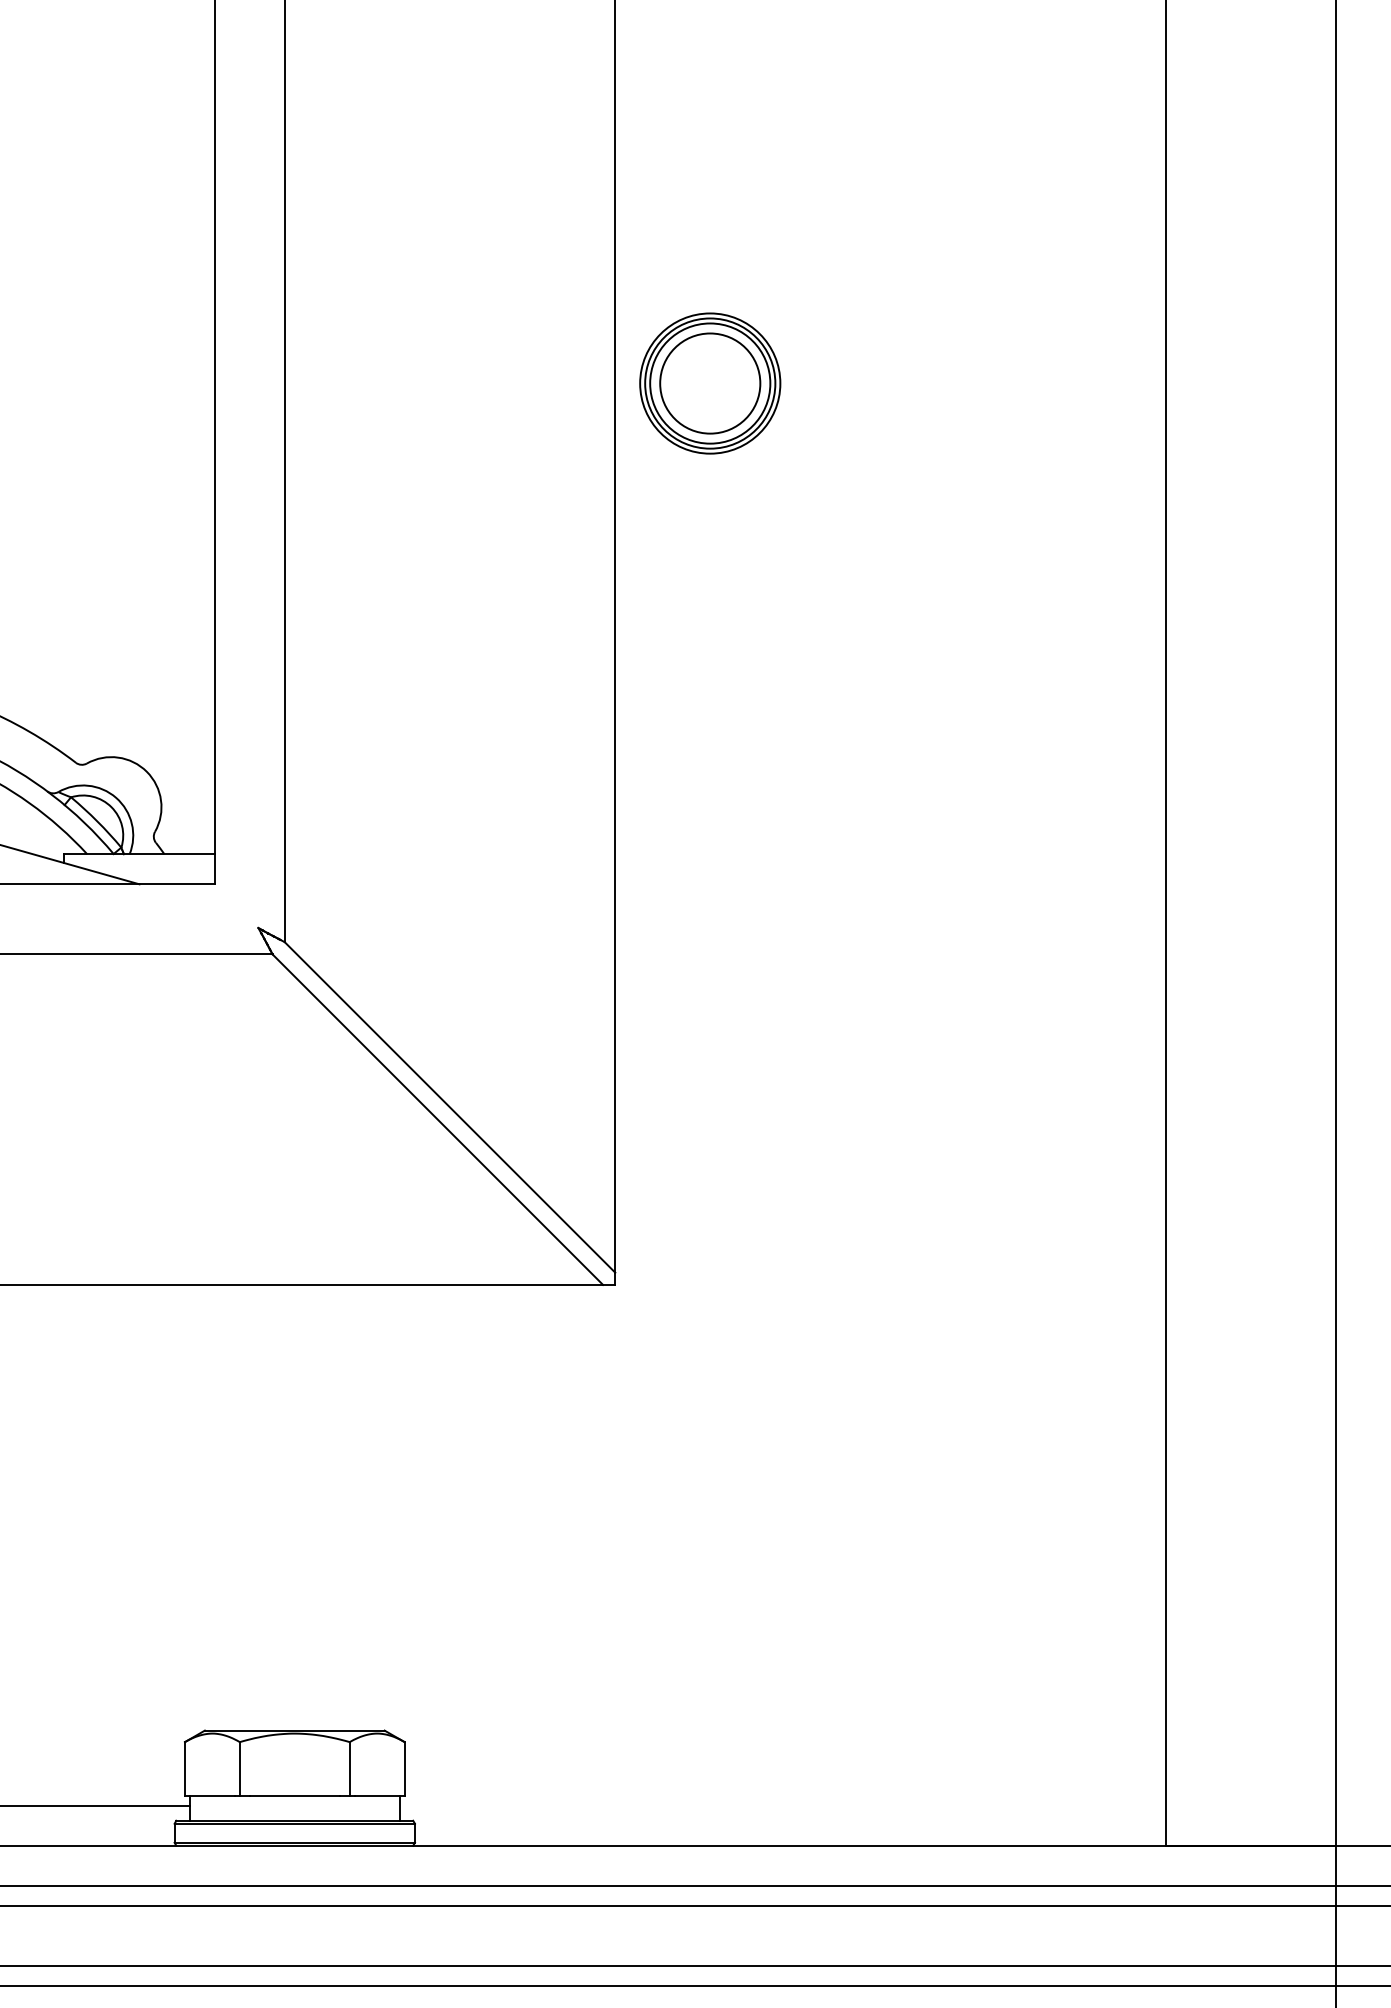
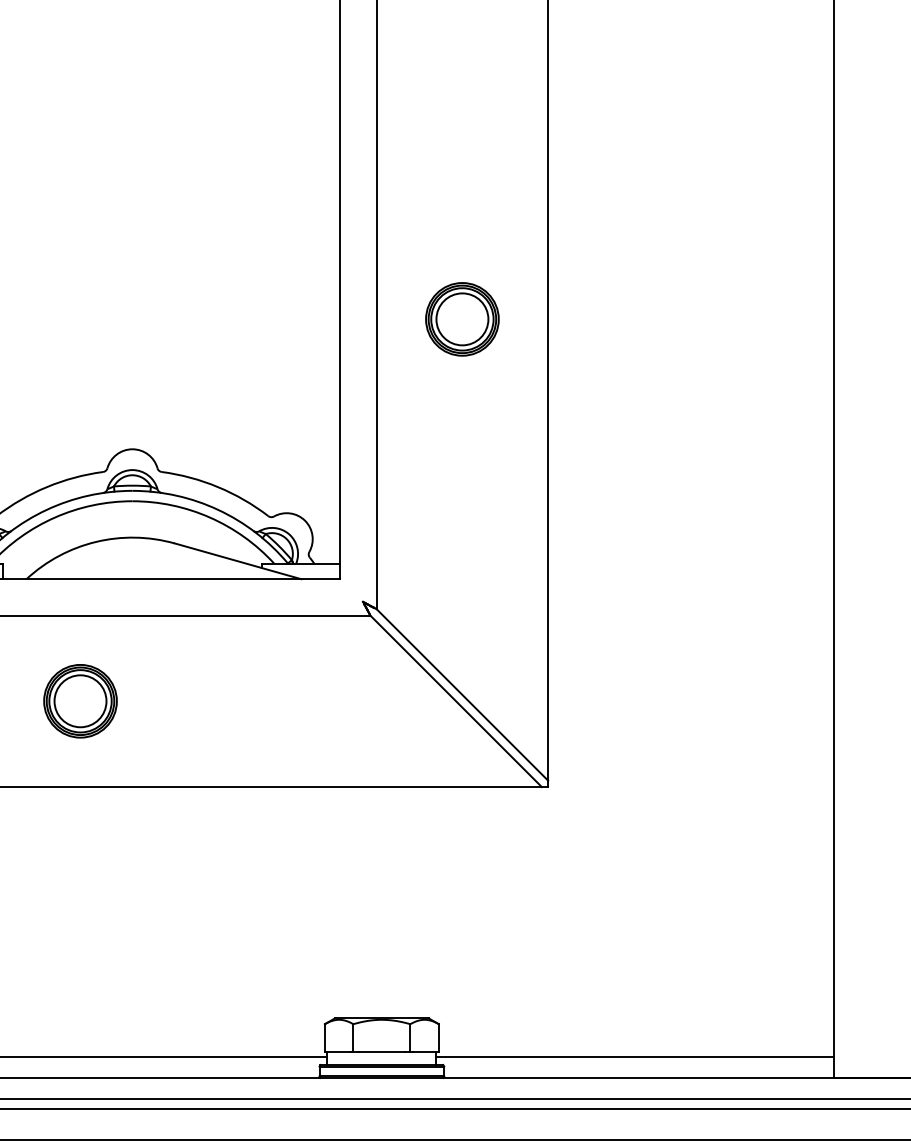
part: (710, 383) -> (462, 319), moved
line: (781, 1806) -> (634, 1057), added

